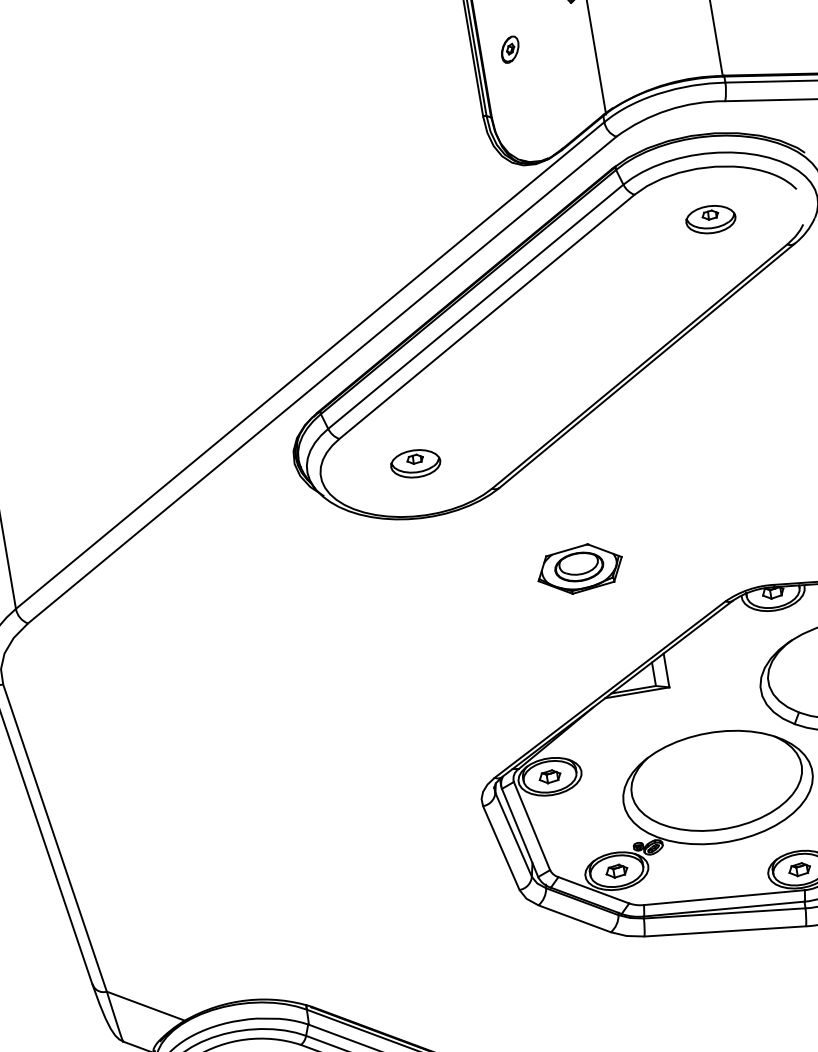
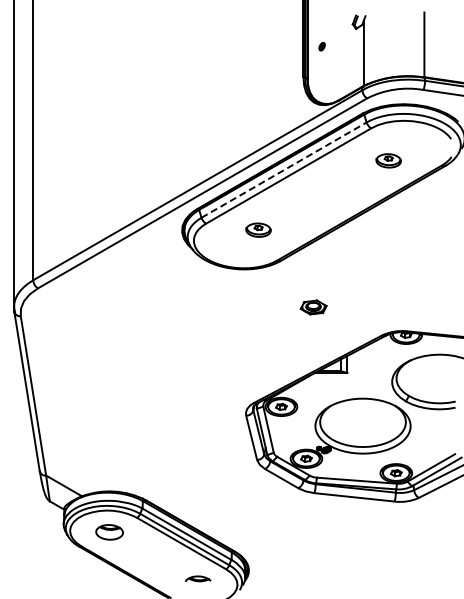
part: (508, 49) -> (321, 46), size x0.6
part: (710, 218) -> (388, 160), moved
line: (476, 305) -> (284, 169), solid -> dashed
part: (415, 462) -> (258, 229), moved
part: (580, 569) -> (313, 307), size x0.6

